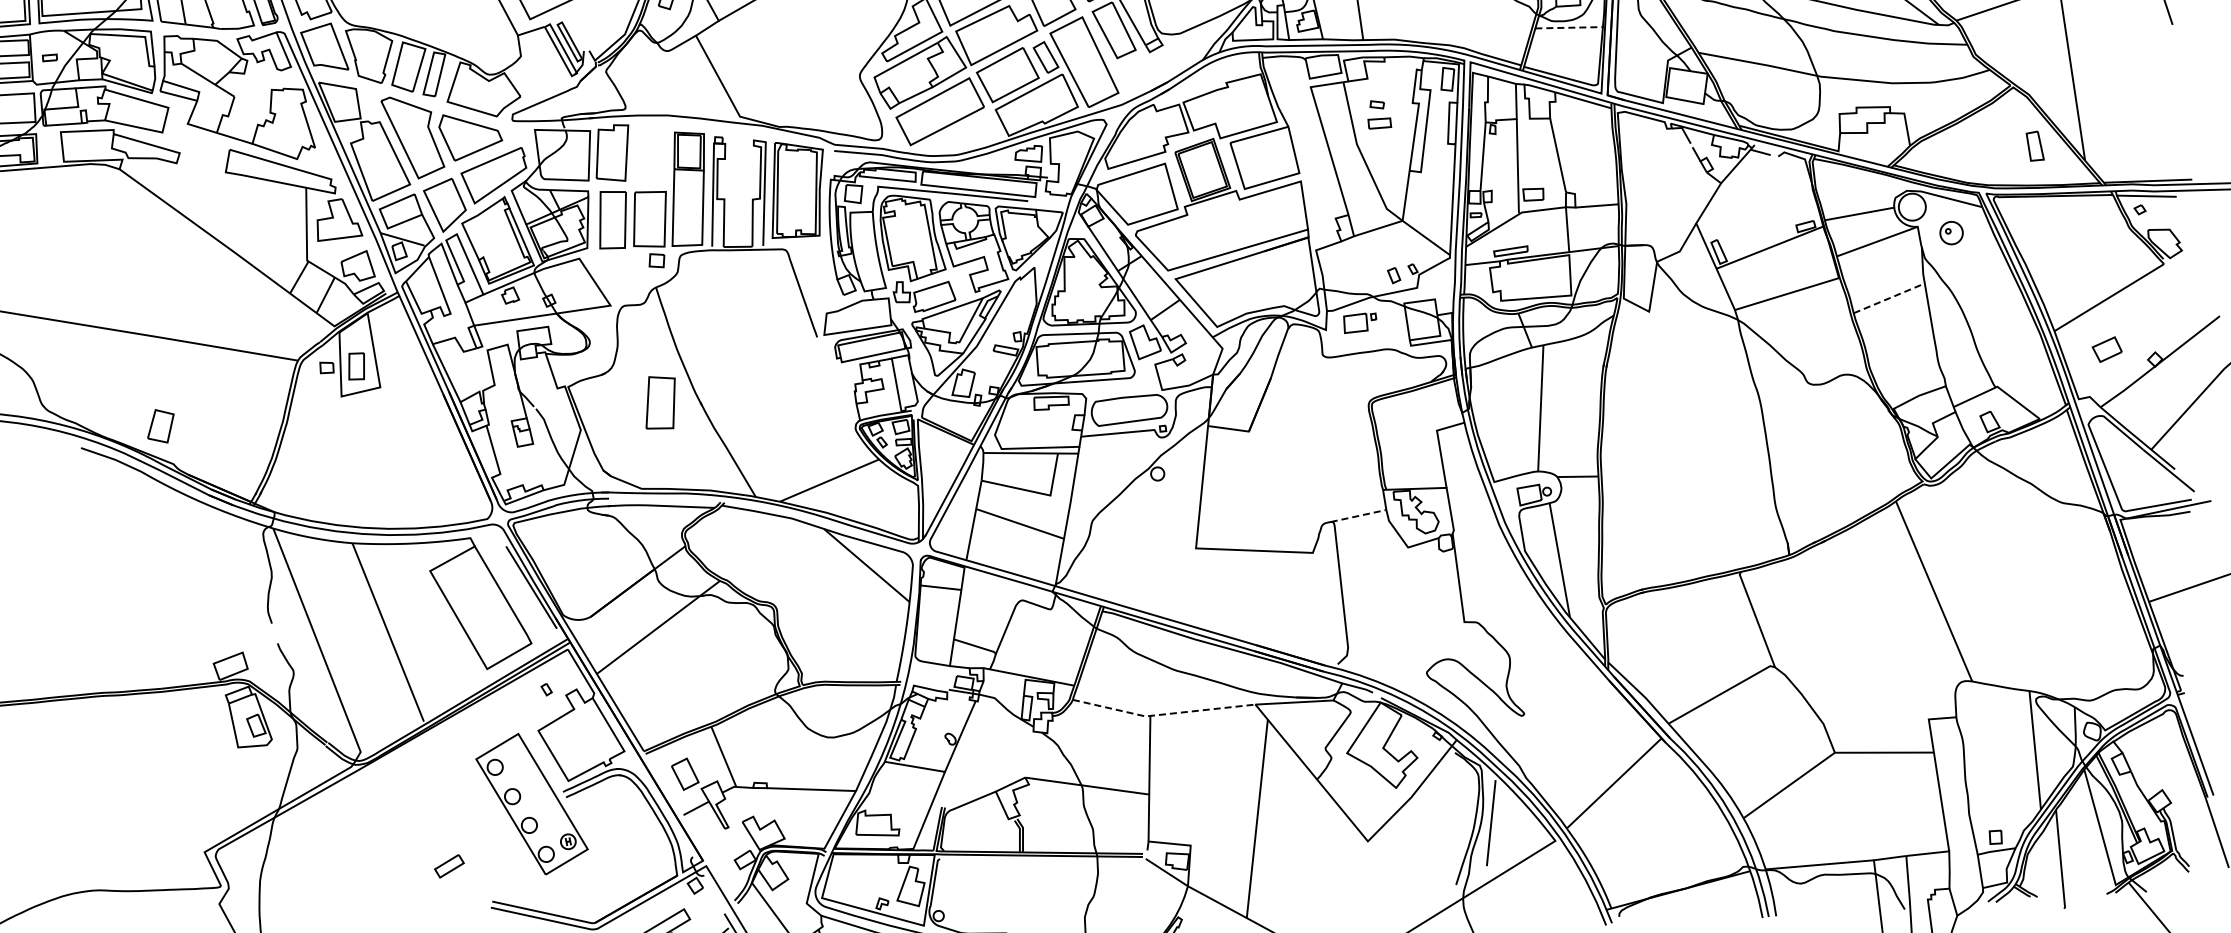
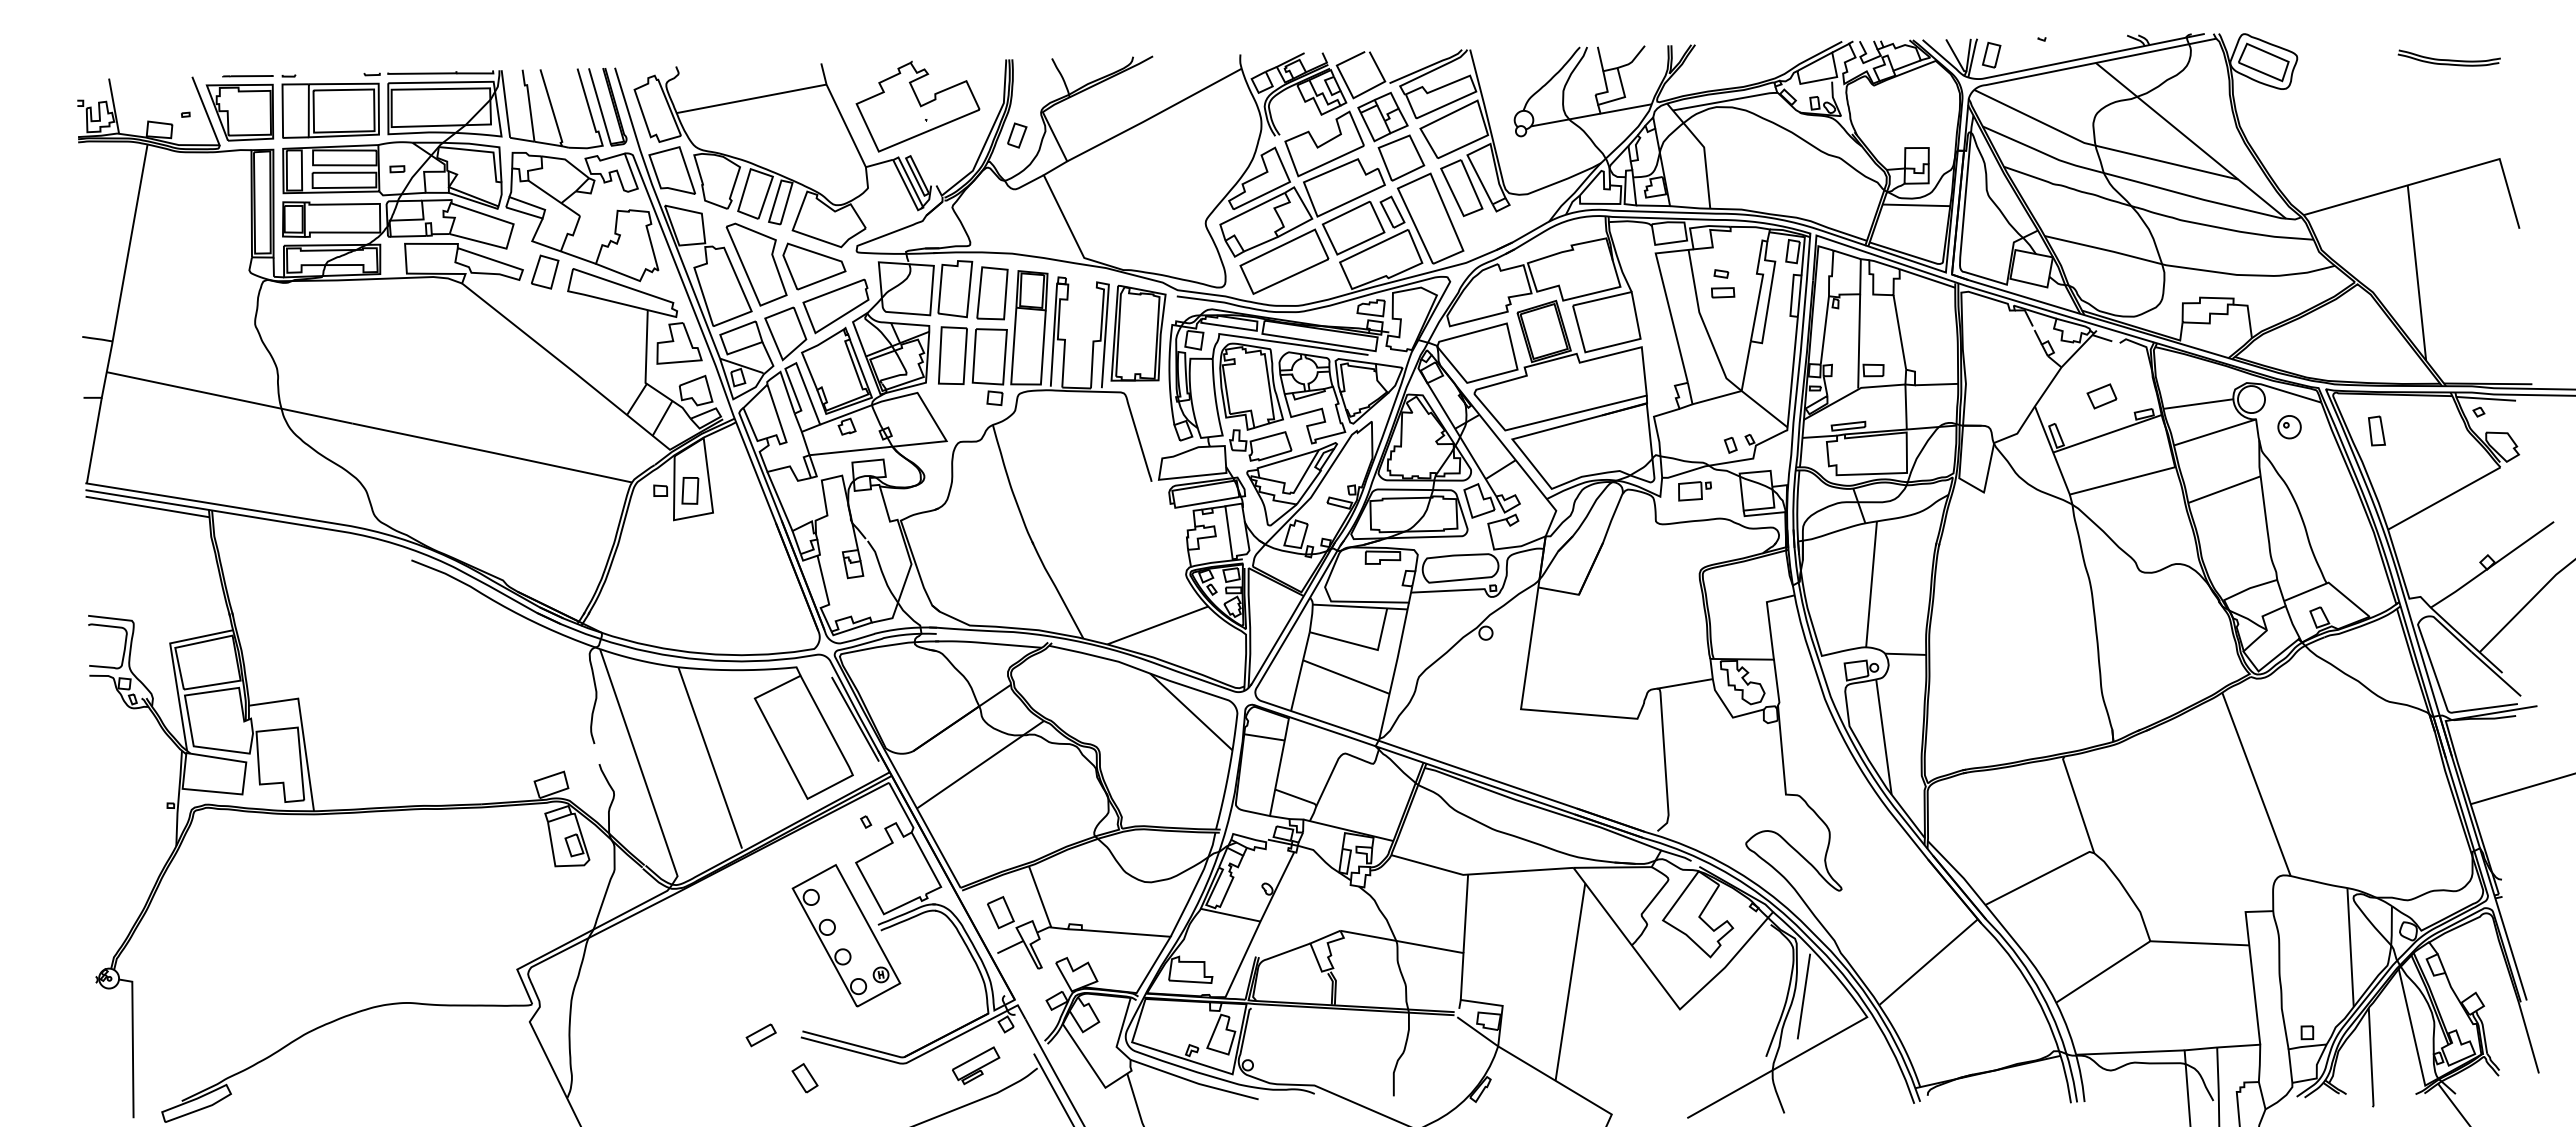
line: (1568, 27) -> (1915, 205), dashed -> solid
part: (2034, 145) -> (2376, 430), moved
line: (1889, 298) -> (2224, 489), dashed -> solid
part: (2106, 349) -> (2101, 396), moved
part: (660, 402) -> (992, 293), moved
part: (161, 425) -> (545, 271), moved
line: (1359, 515) -> (1685, 683), dashed -> solid
line: (1163, 714) -> (1481, 873), dashed -> solid
part: (448, 866) -> (760, 1035), moved

